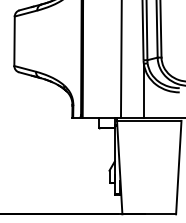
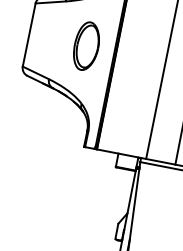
part: (59, 40) -> (86, 45), added

